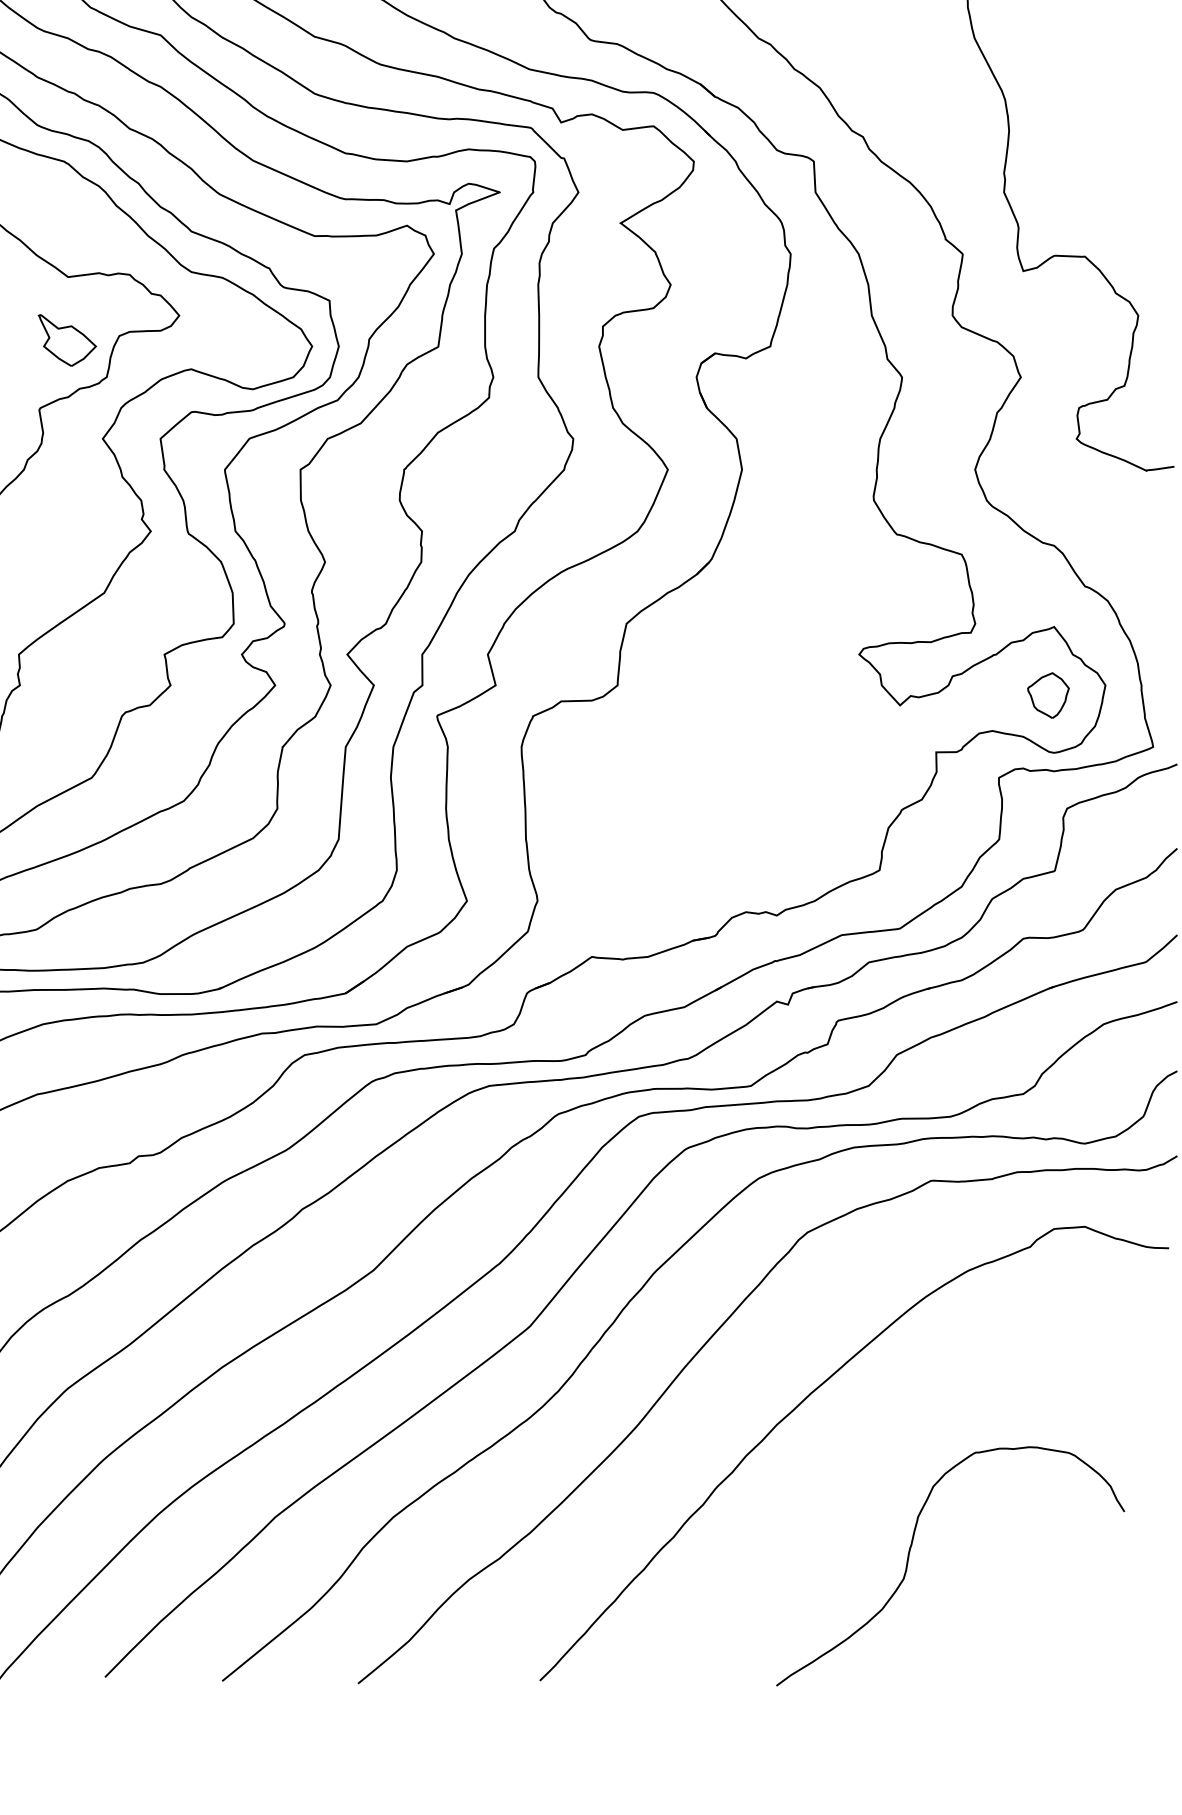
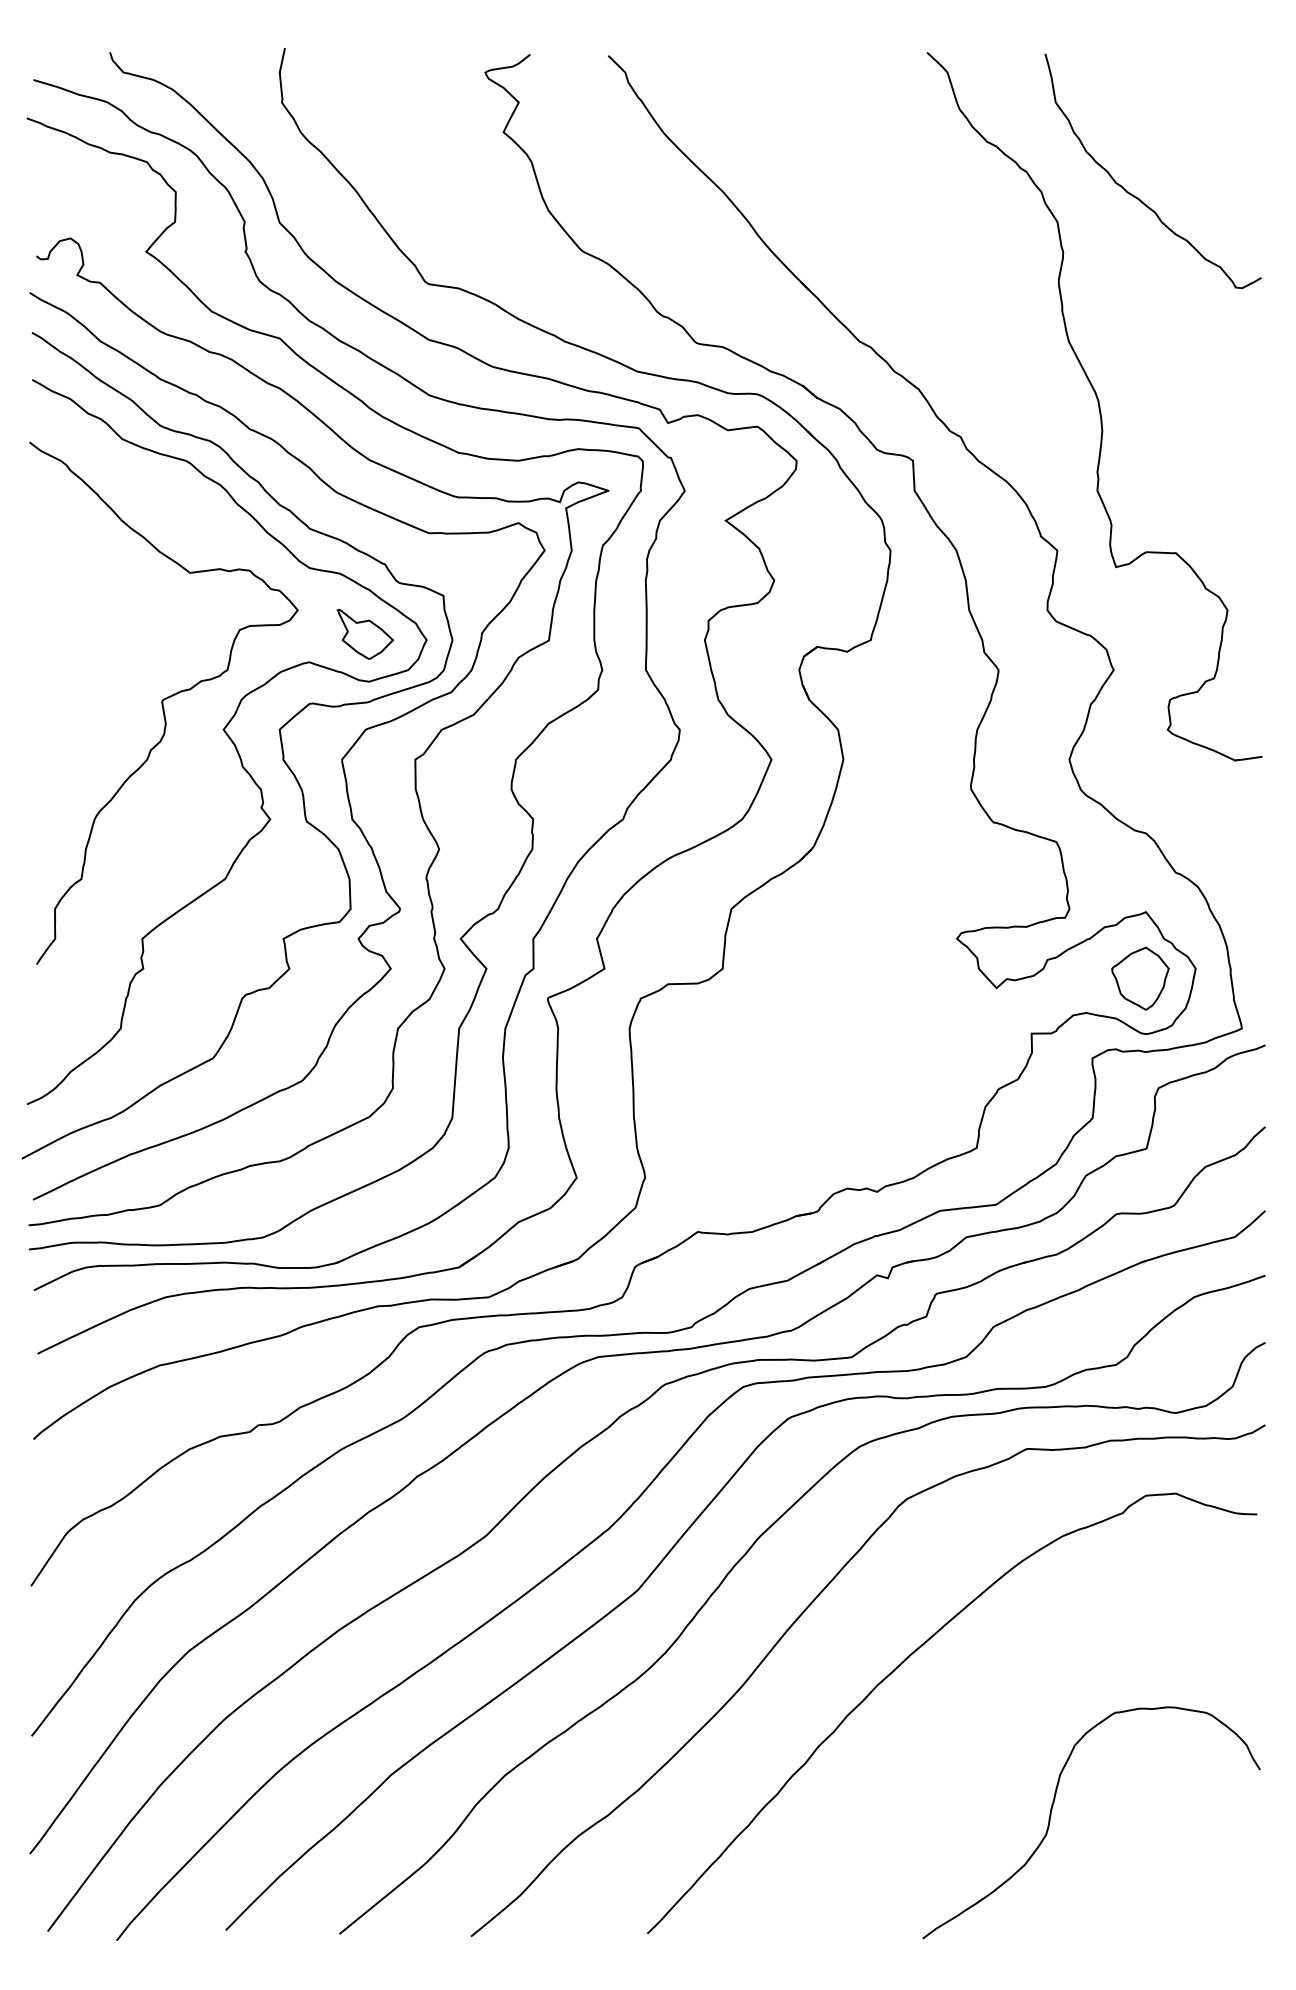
part: (67, 339) -> (365, 633), moved
part: (1048, 695) -> (1140, 978), size x1.43
curve: (909, 1559) -> (1051, 1816), moved

